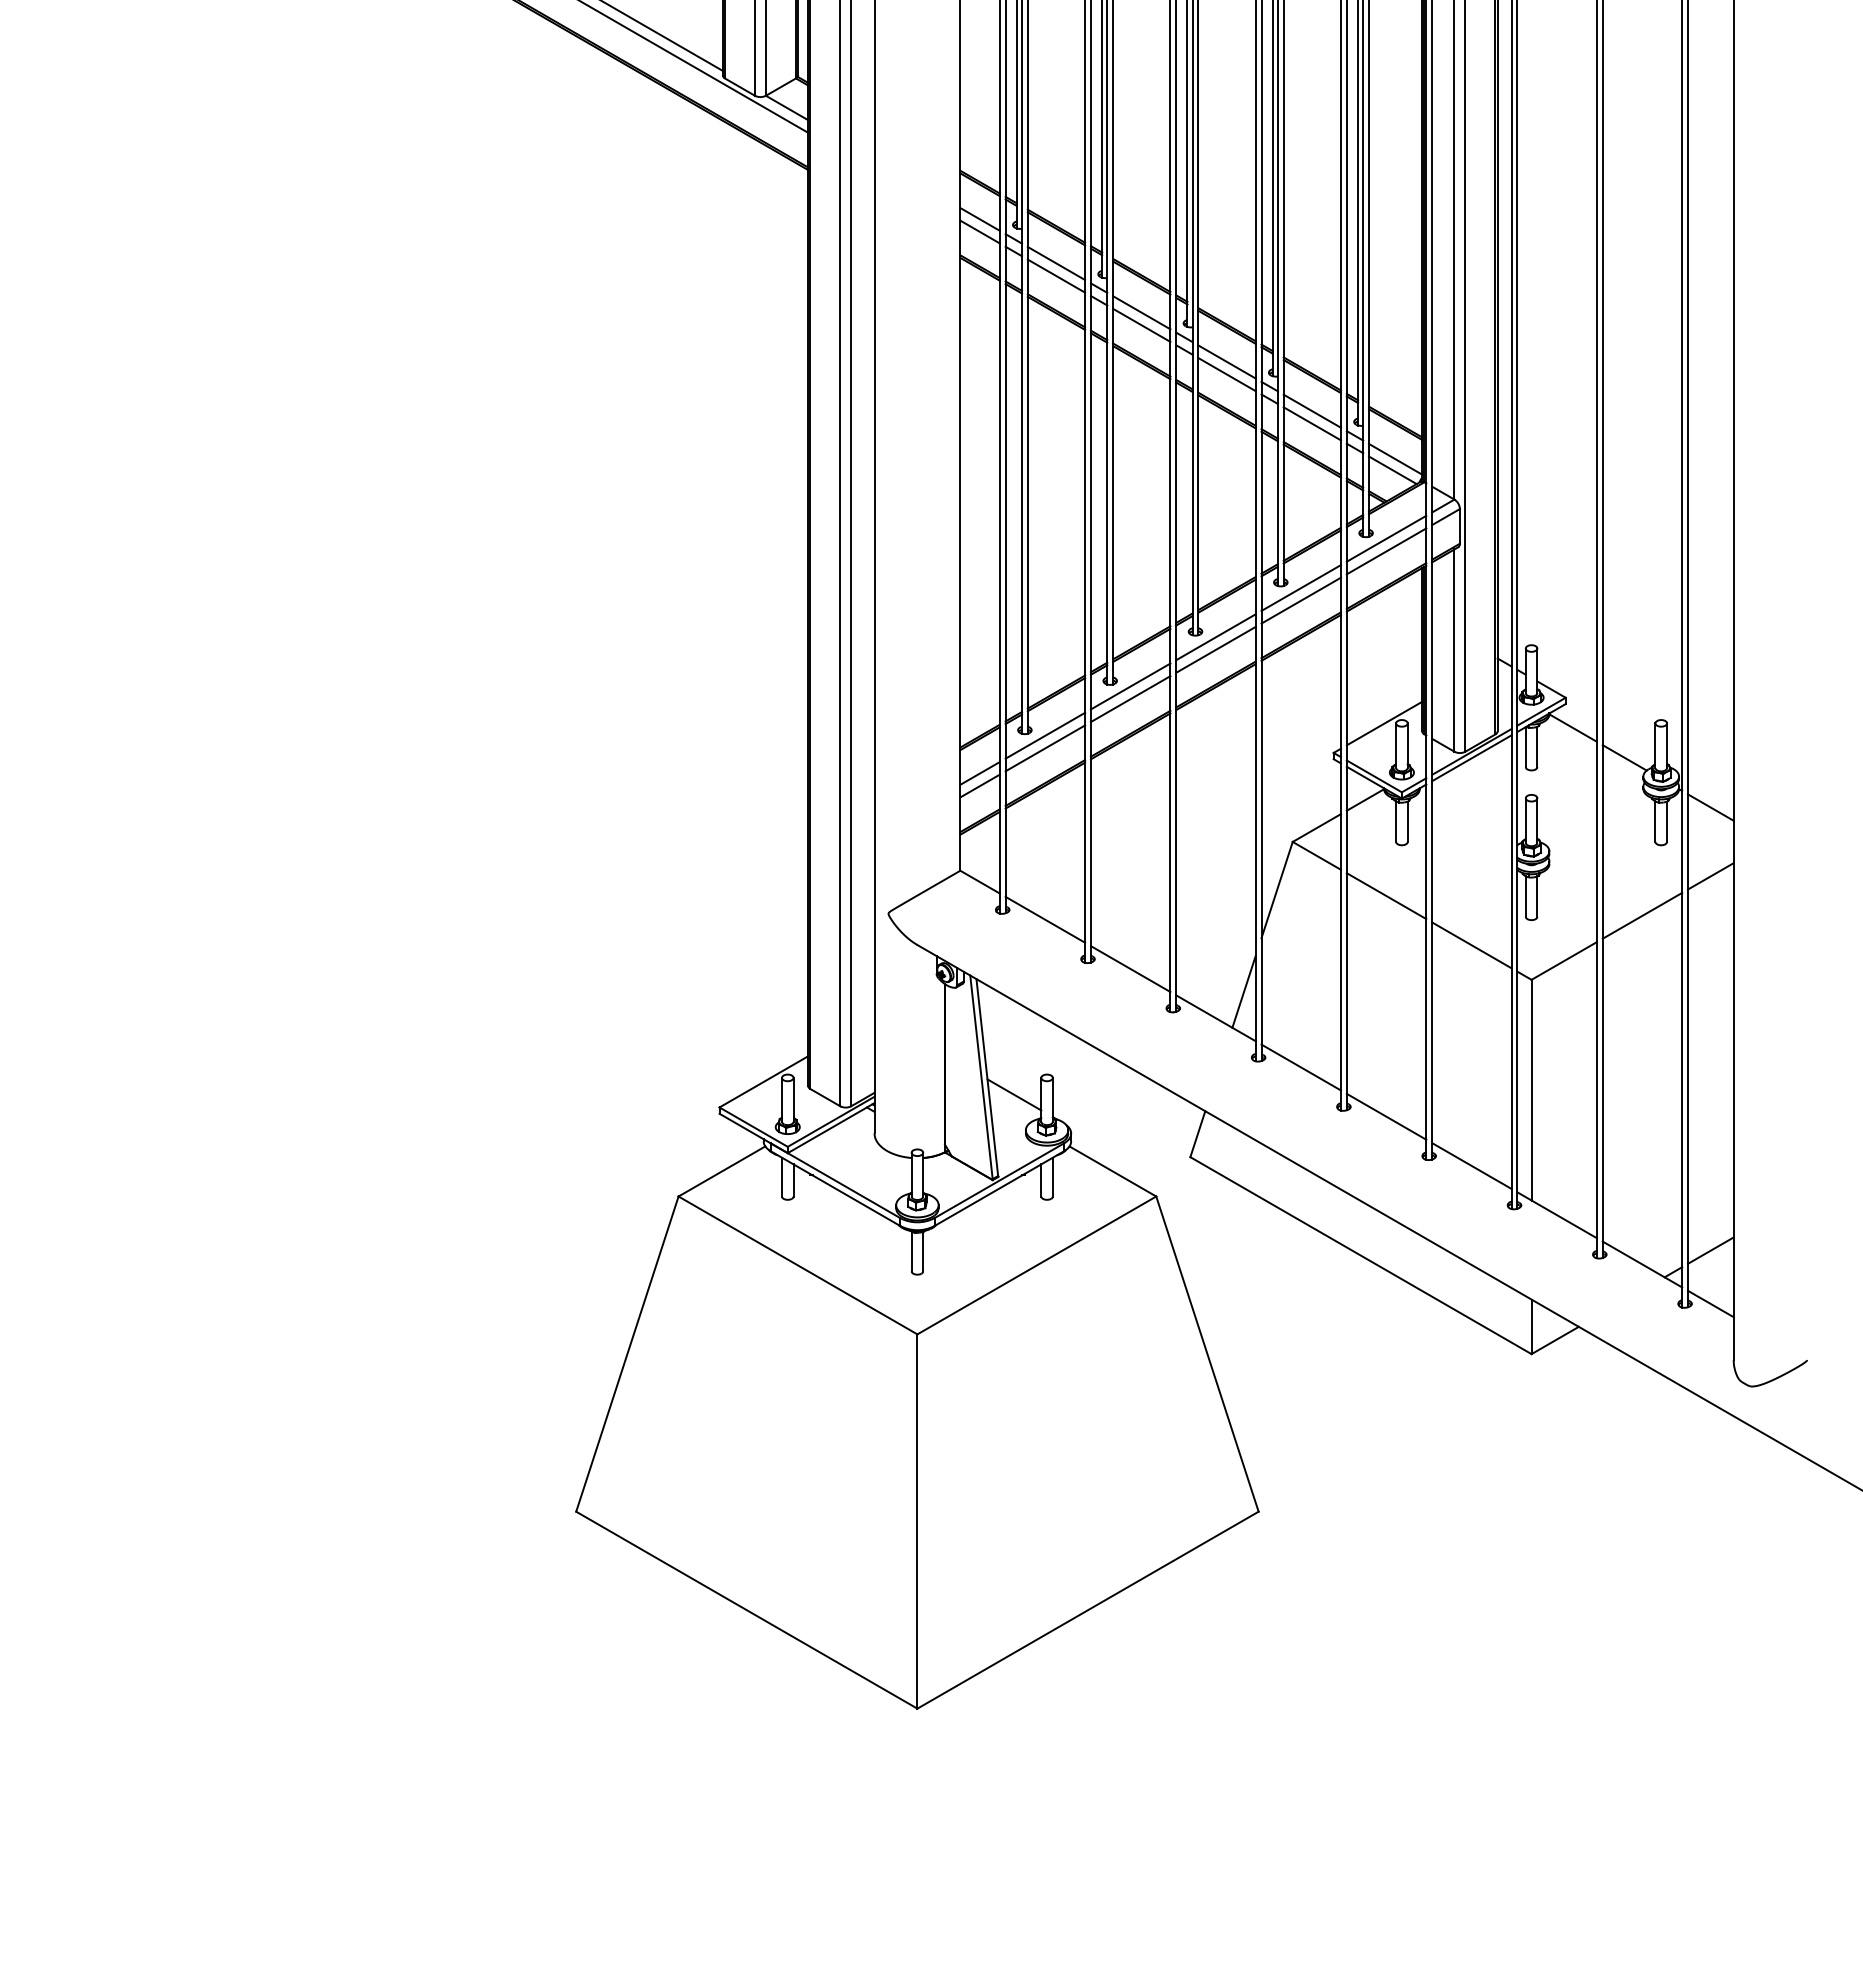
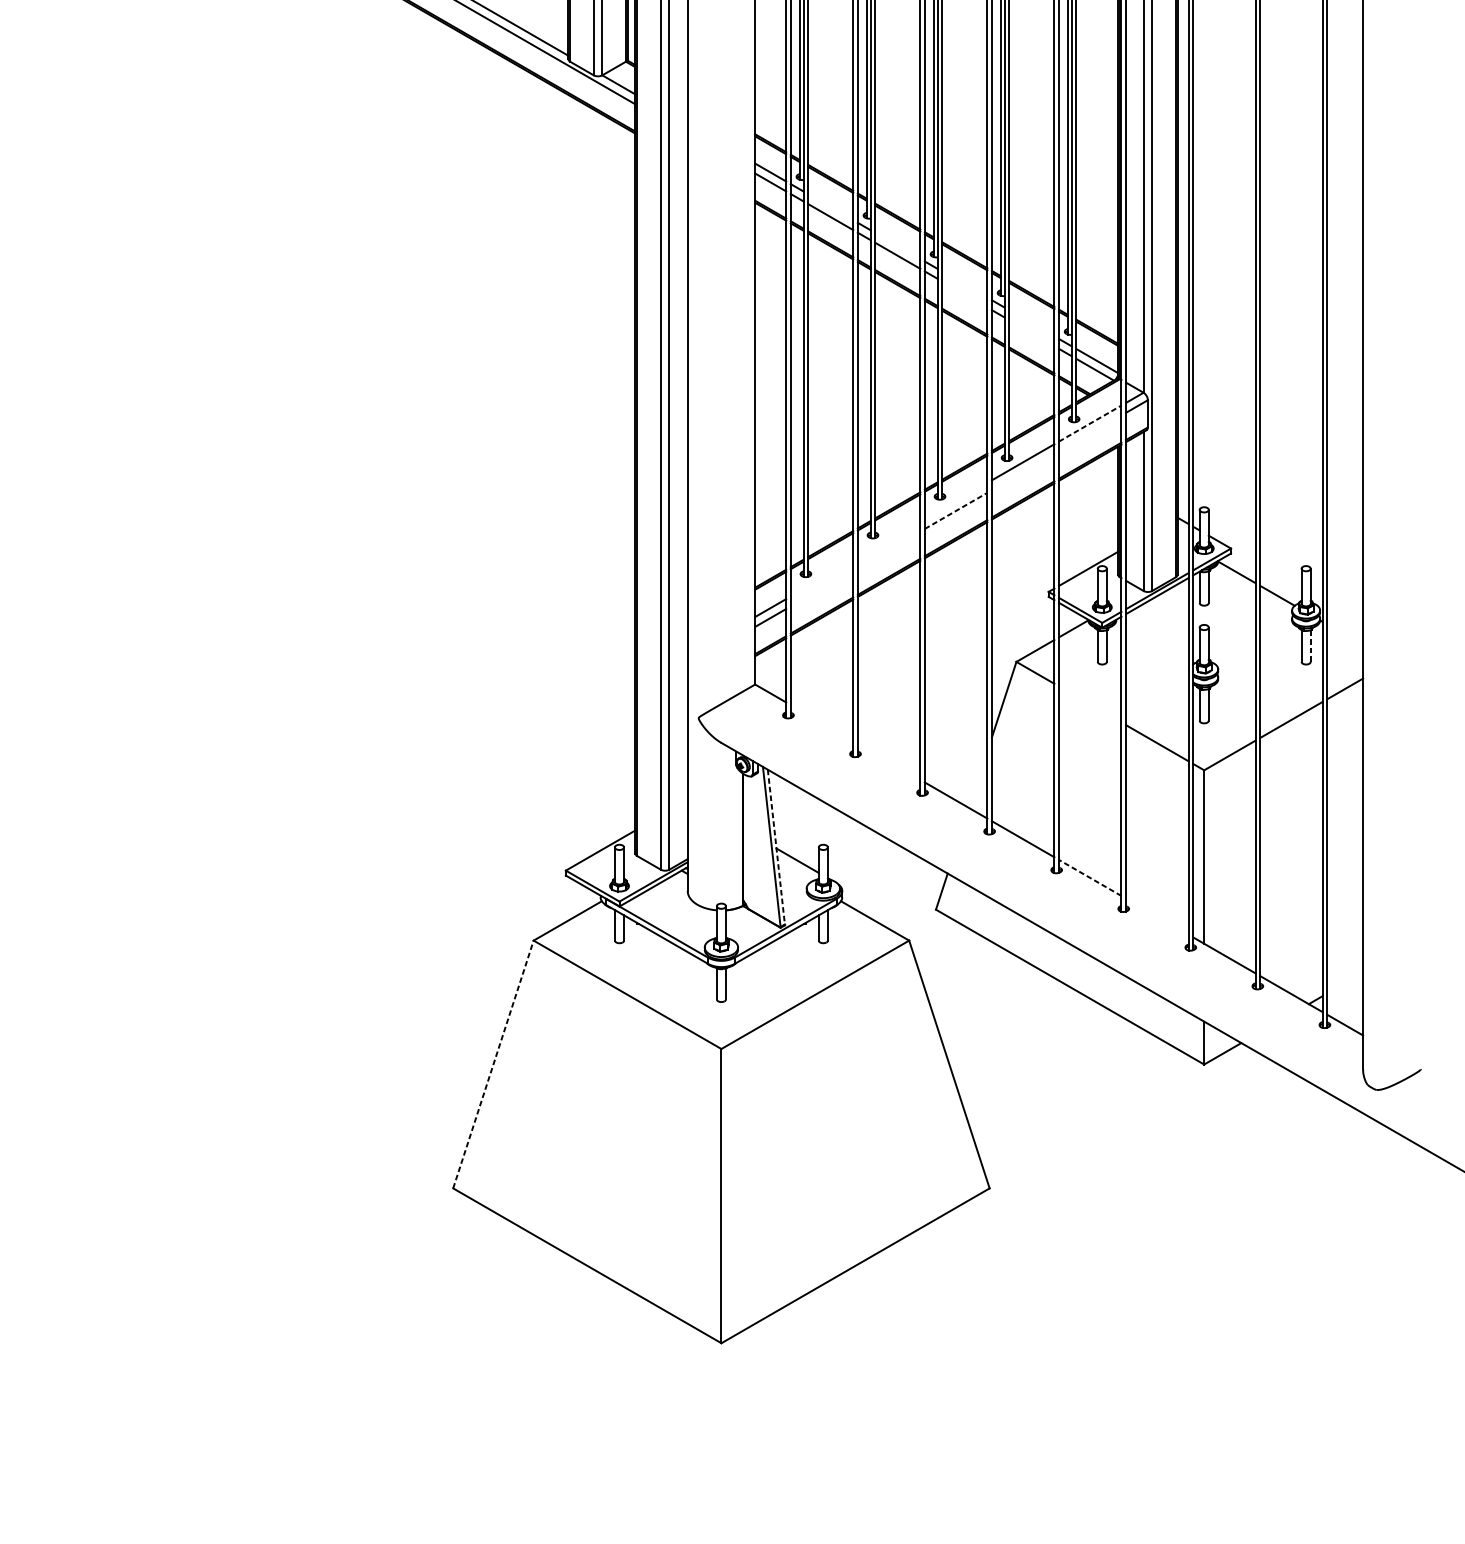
line: (1056, 263) -> (830, 207), removed
line: (1141, 312) -> (897, 245), removed
line: (1226, 361) -> (964, 284), removed
line: (1226, 374) -> (964, 294), removed
line: (1312, 410) -> (1032, 322), removed
line: (1312, 423) -> (1032, 332), removed
line: (1386, 538) -> (1090, 423), solid -> dashed
line: (1386, 551) -> (1090, 433), removed
line: (1301, 600) -> (1023, 472), removed
line: (1215, 637) -> (955, 501), removed
line: (1215, 649) -> (955, 510), solid -> dashed
line: (1130, 686) -> (888, 539), removed
line: (1130, 699) -> (888, 549), removed
line: (1045, 735) -> (822, 578), removed
line: (1045, 748) -> (822, 588), removed
line: (1710, 807) -> (1344, 634), removed
line: (1667, 821) -> (1311, 645), solid -> dashed
line: (1386, 896) -> (1090, 704), removed
line: (1045, 919) -> (822, 722), removed
line: (1130, 969) -> (888, 762), removed
line: (1243, 991) -> (977, 779), removed
line: (987, 1078) -> (776, 847), solid -> dashed
line: (1386, 1116) -> (1090, 877), solid -> dashed
line: (1471, 1165) -> (1156, 916), removed
line: (1710, 1250) -> (1344, 983), removed
line: (627, 1354) -> (493, 1064), solid -> dashed

